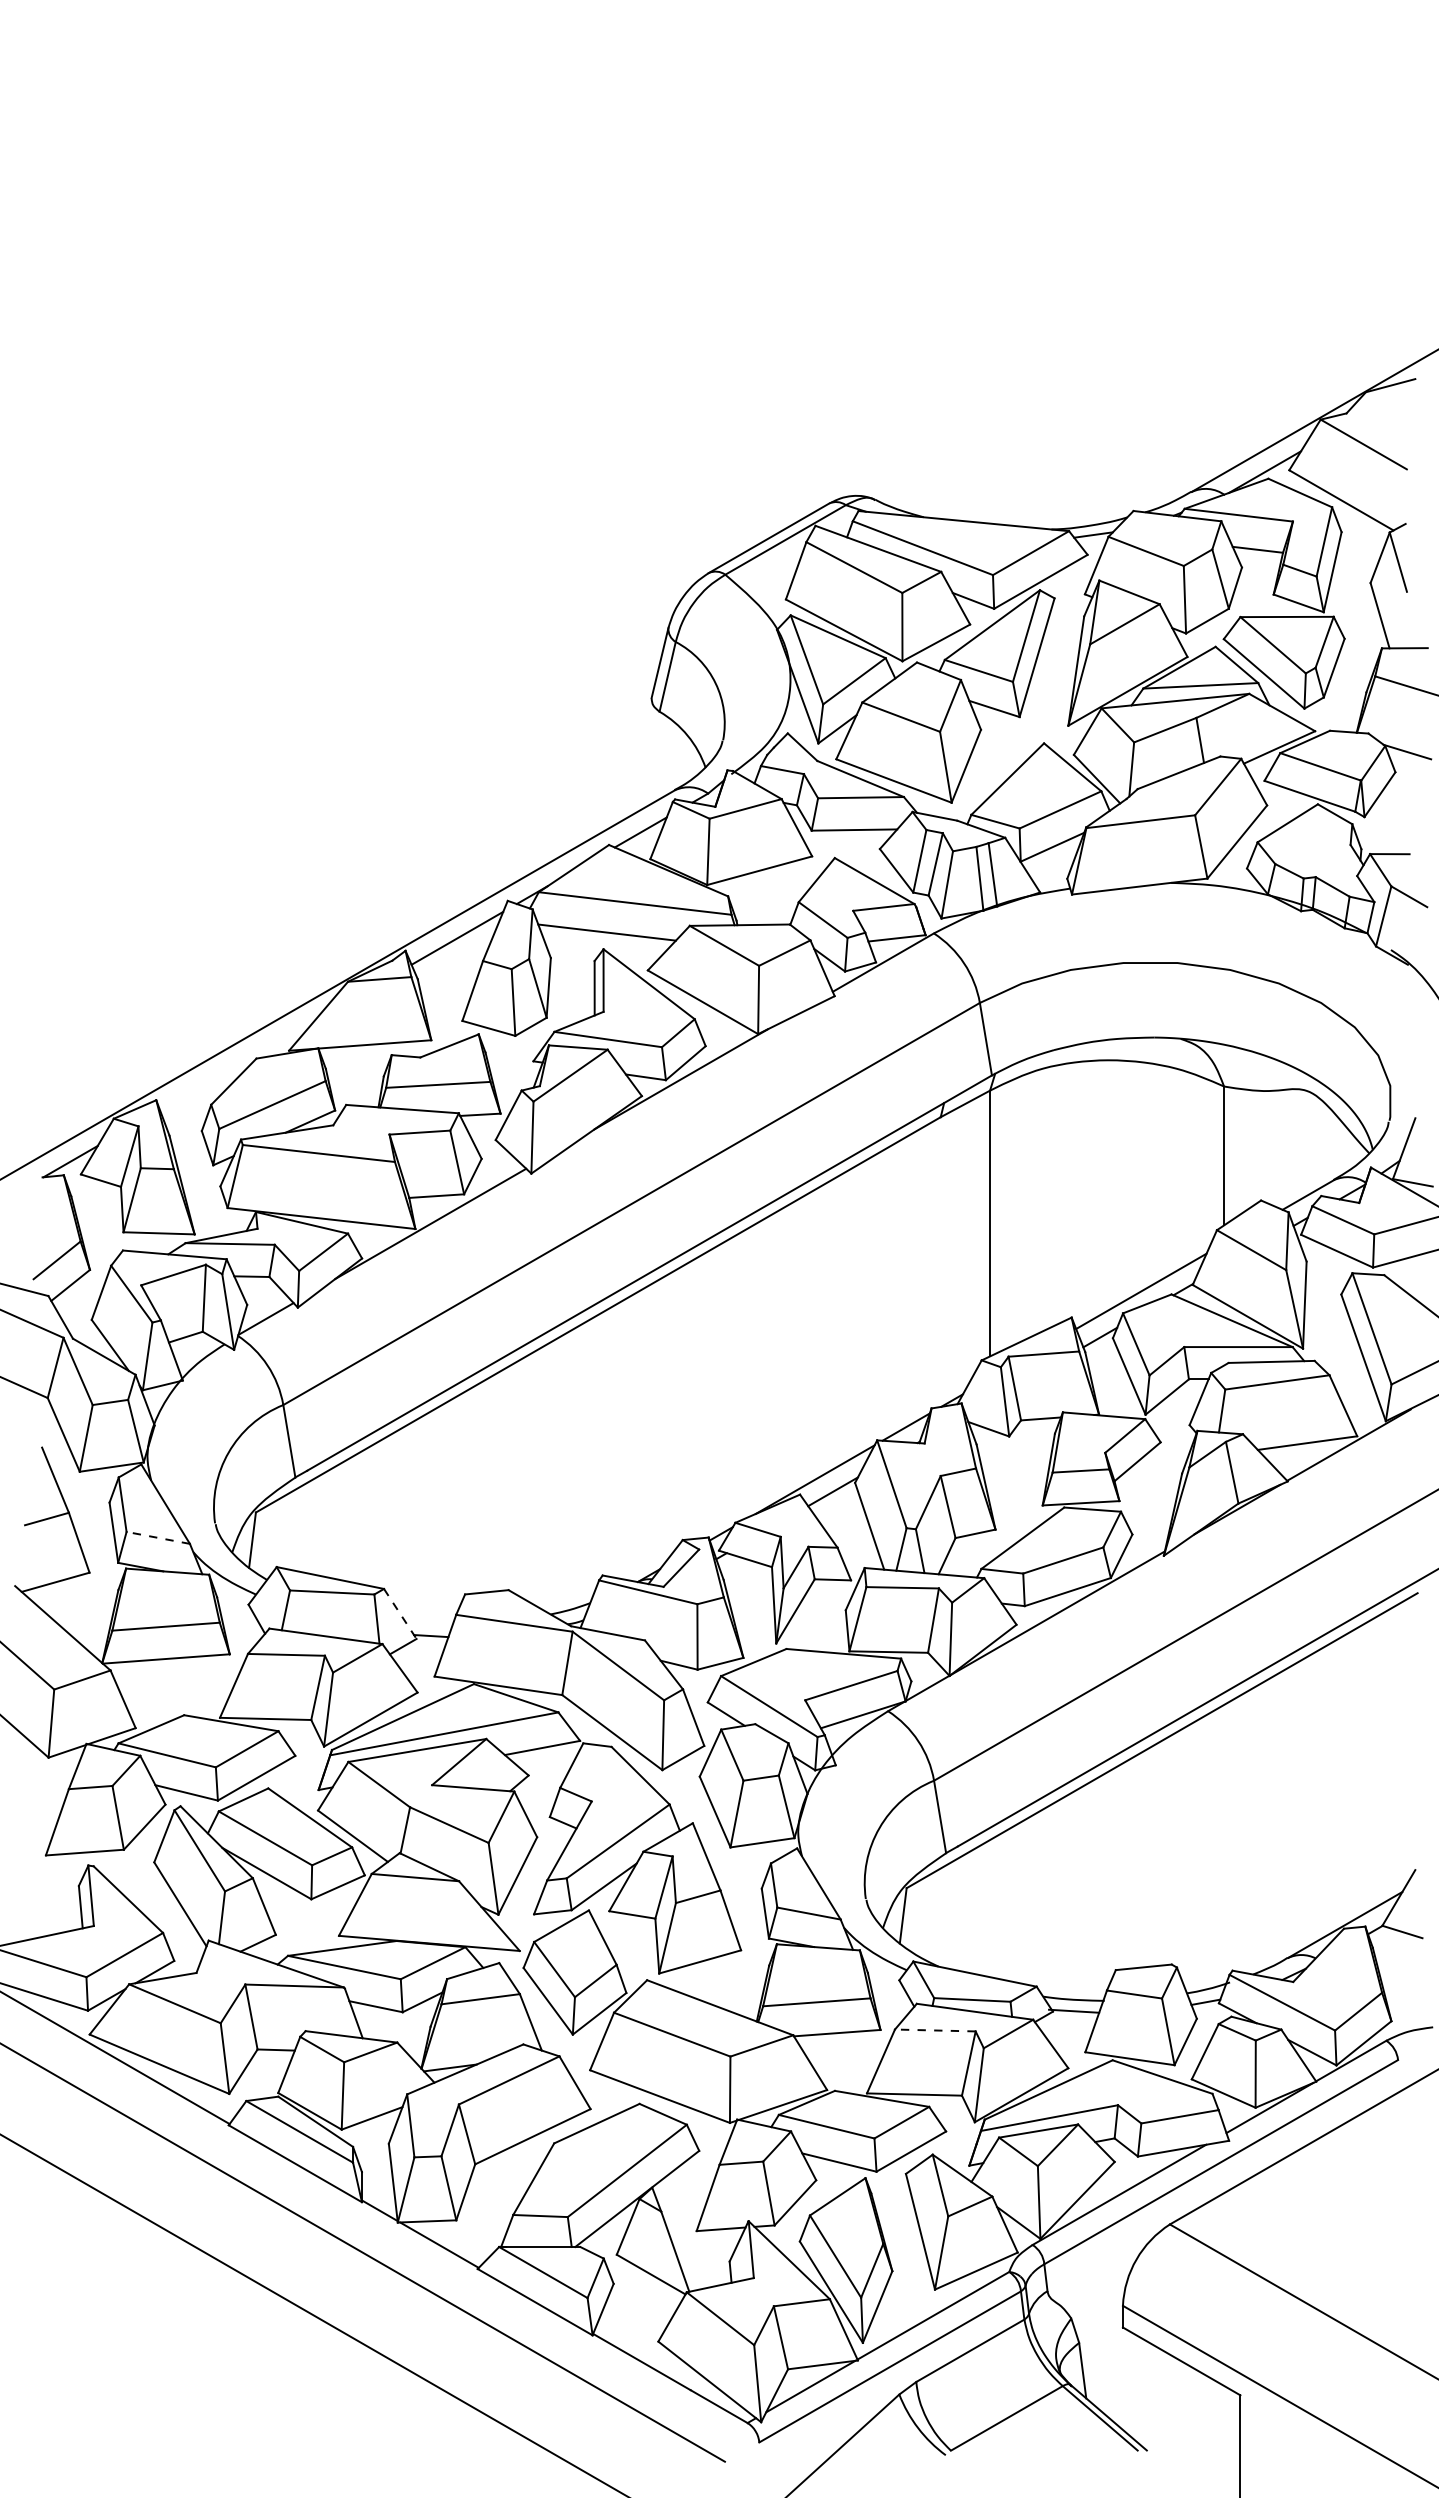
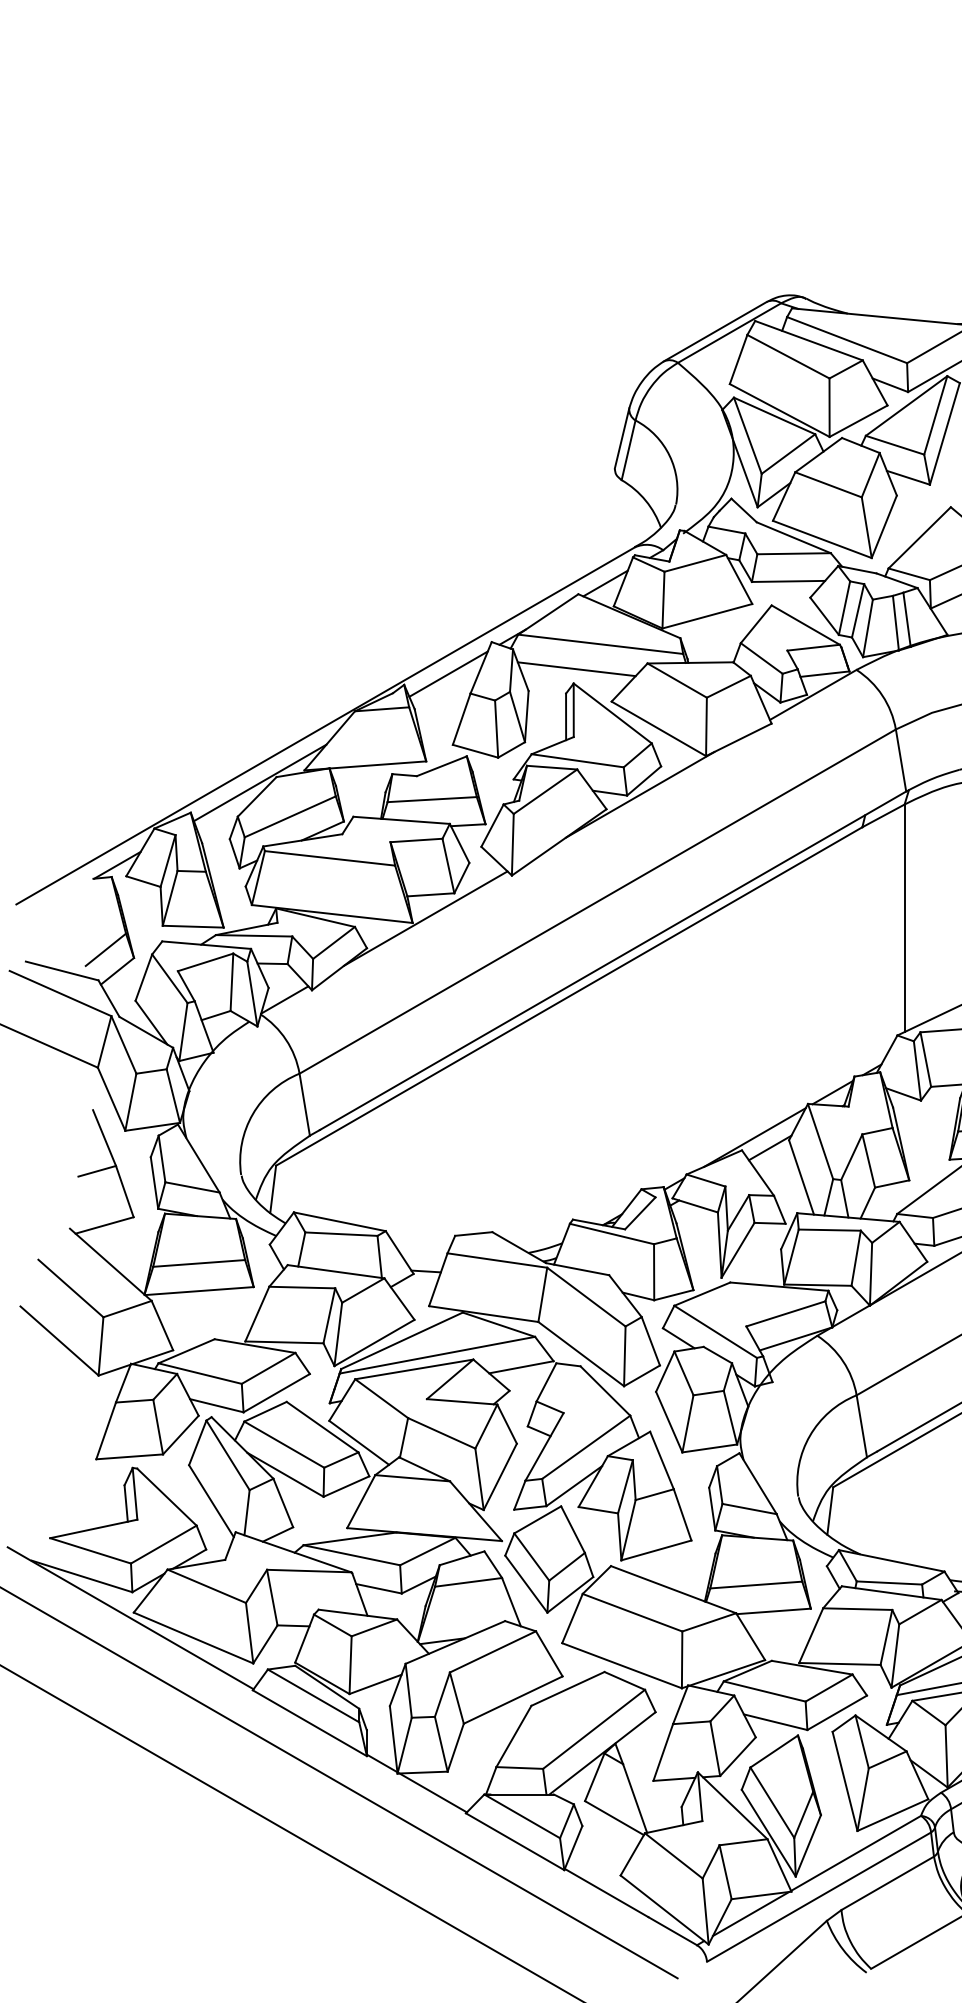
line: (236, 1065) -> (259, 783), added
line: (157, 1537) -> (191, 1187), dashed -> solid
line: (400, 1613) -> (399, 1252), dashed -> solid
line: (934, 2030) -> (857, 1609), dashed -> solid

